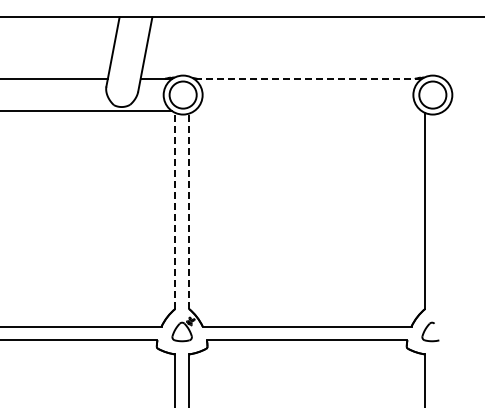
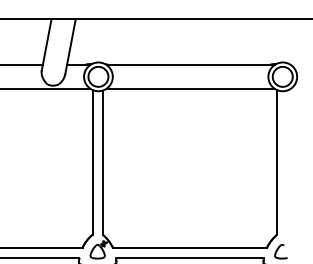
line: (308, 78) -> (190, 64), dashed -> solid
line: (307, 111) -> (190, 88), added
line: (175, 210) -> (92, 162), dashed -> solid
line: (188, 211) -> (102, 162), dashed -> solid

